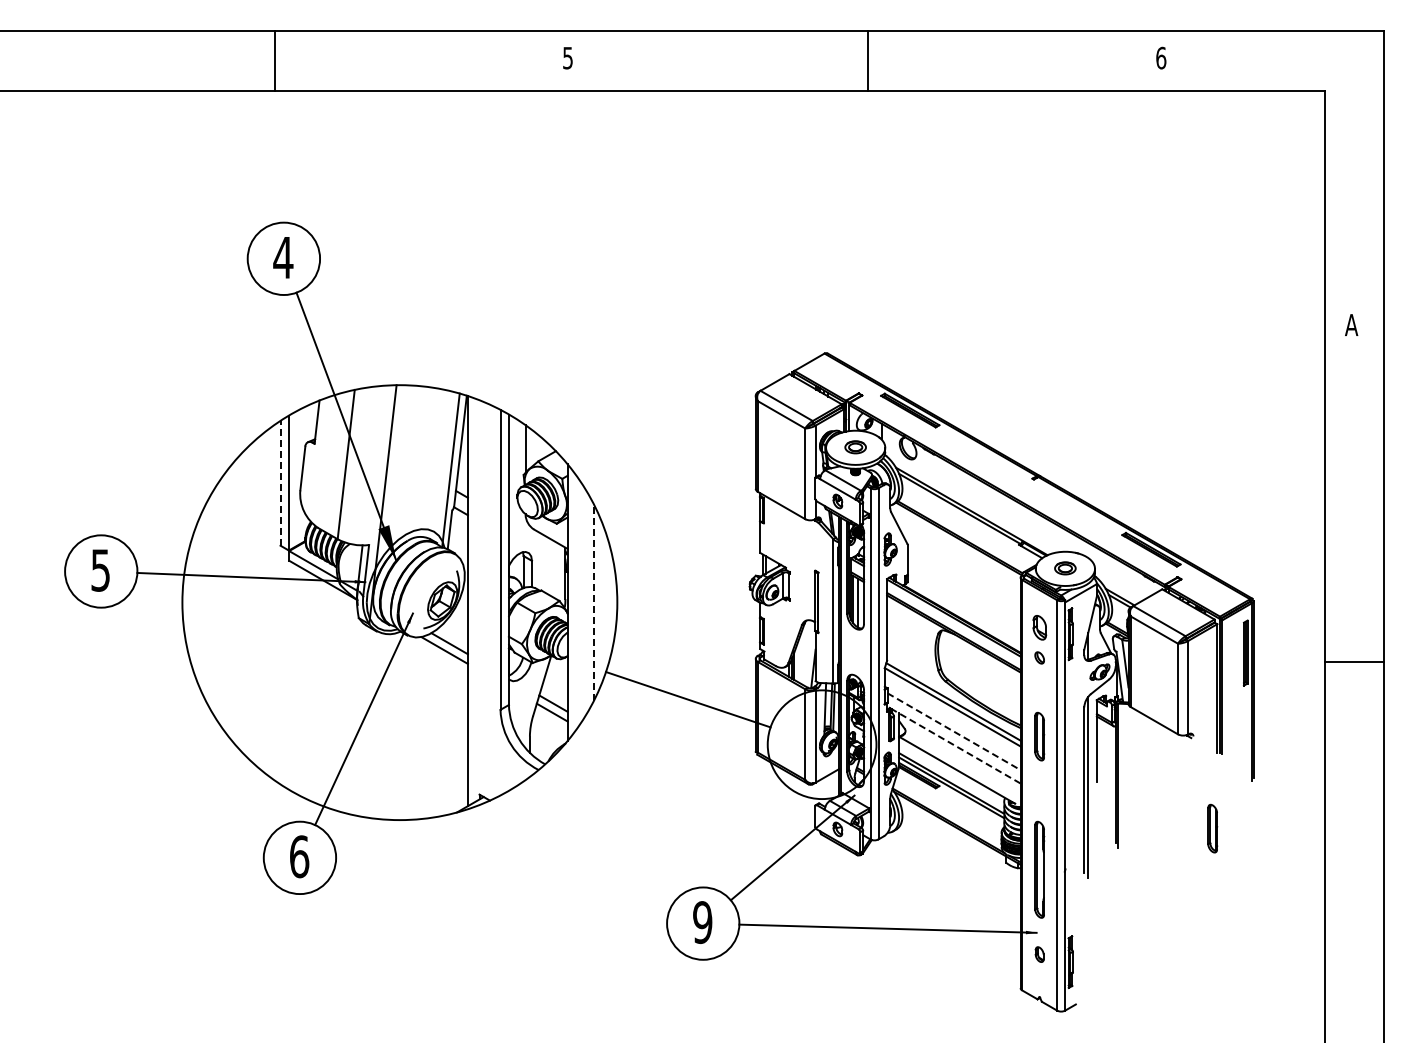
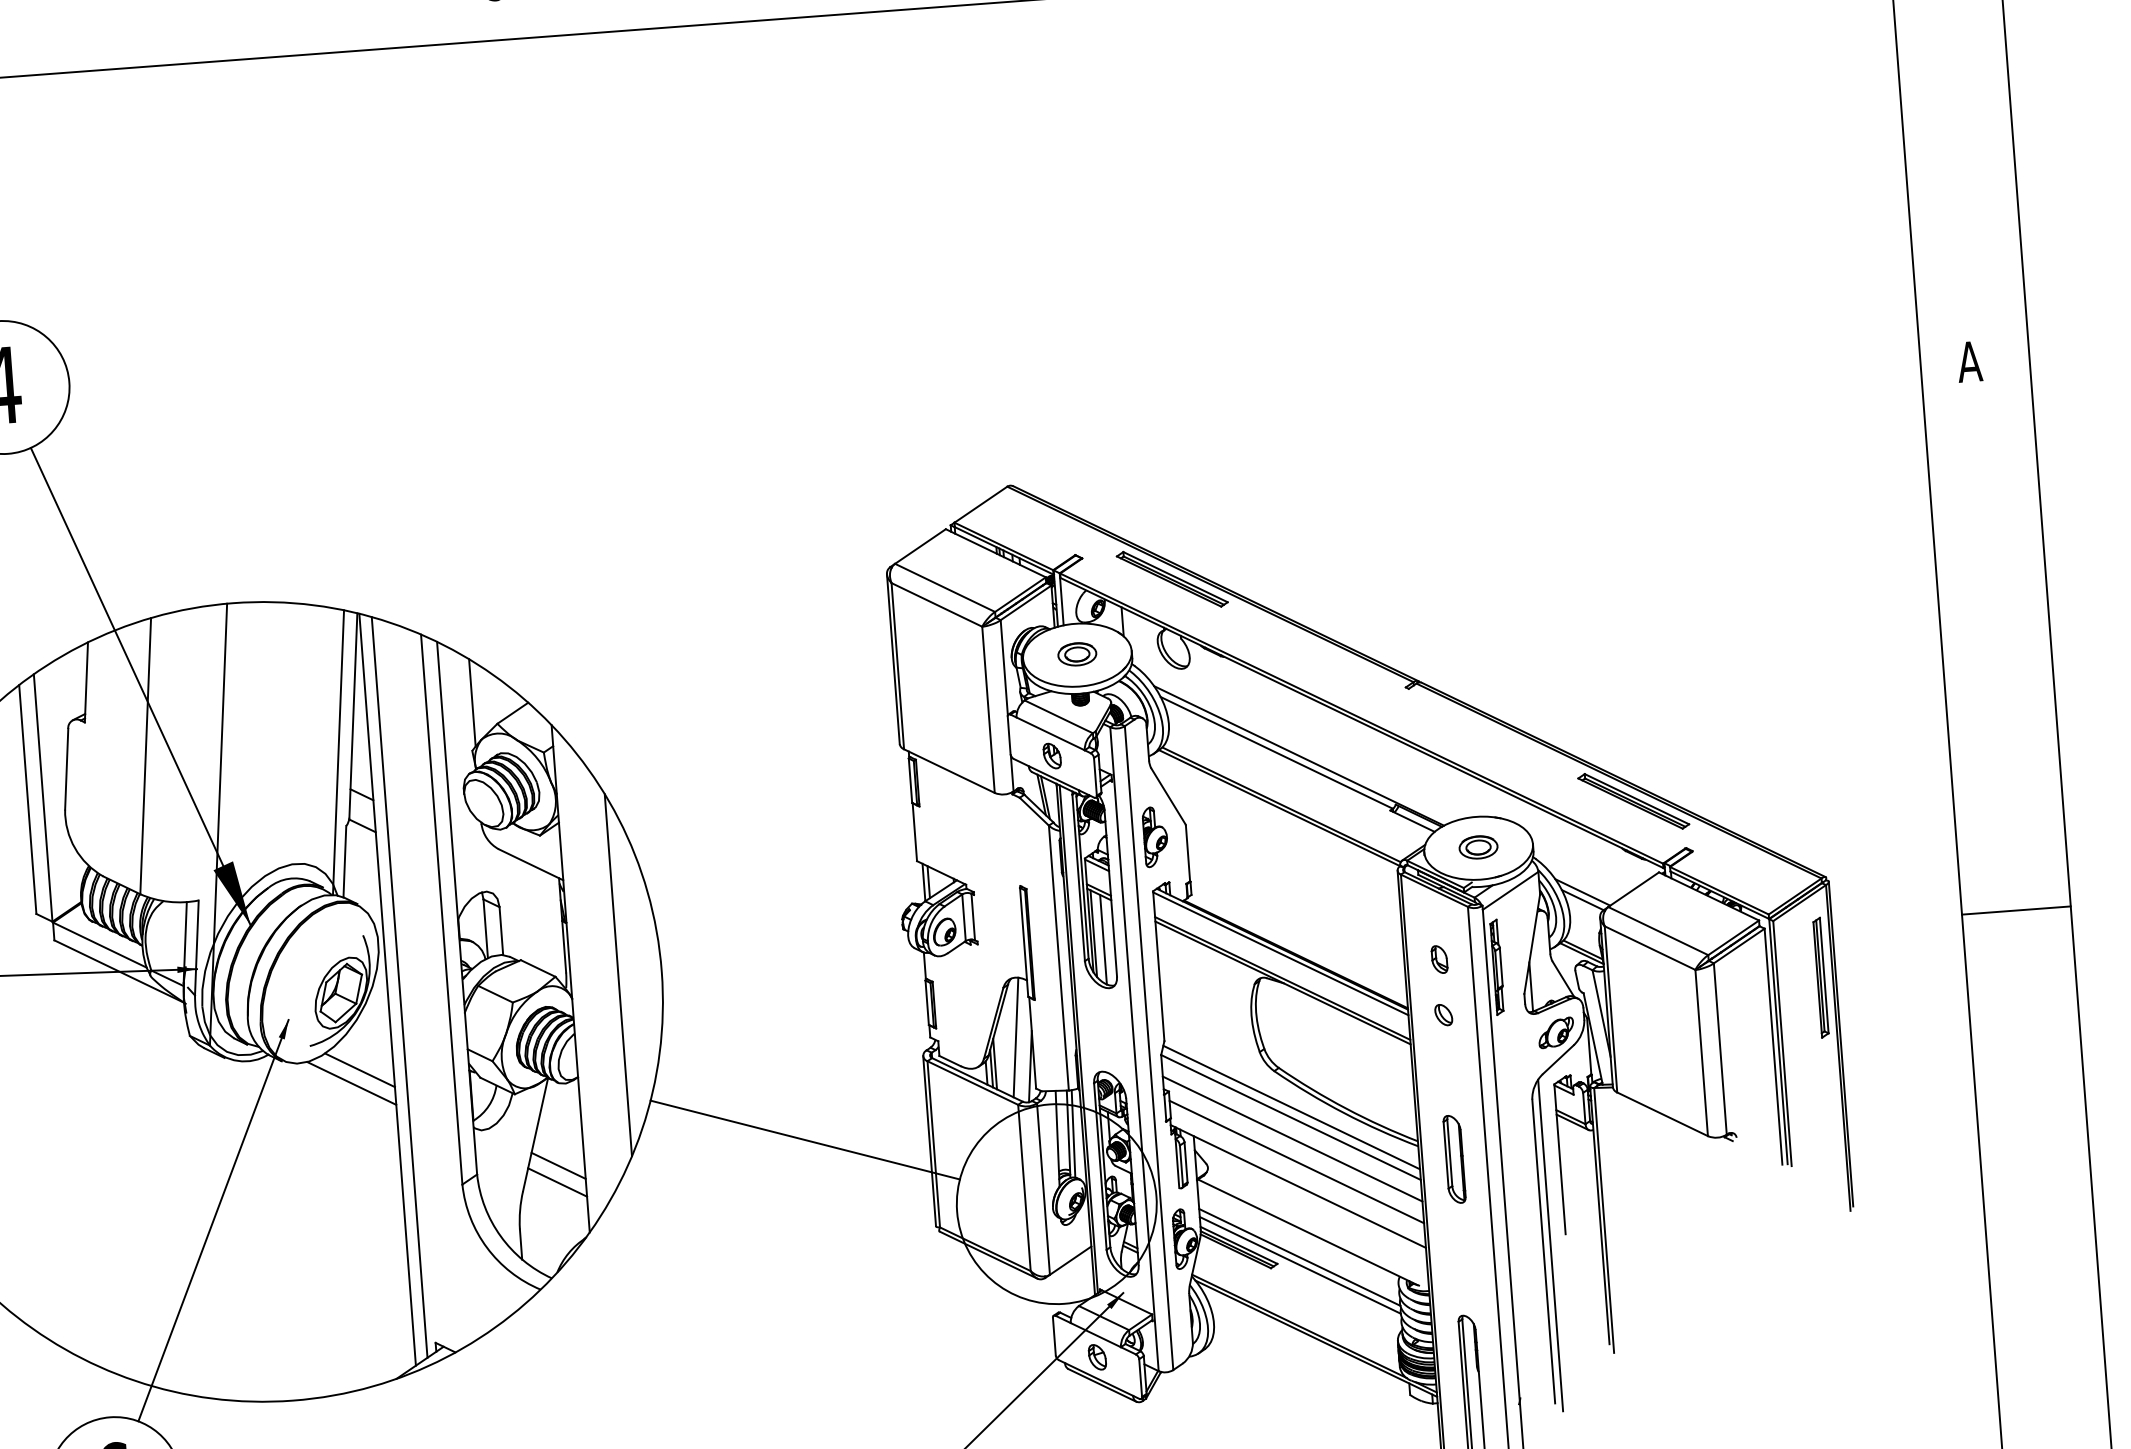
line: (280, 482) -> (27, 798), dashed -> solid
line: (474, 600) -> (399, 987), added
line: (593, 602) -> (618, 974), dashed -> solid
part: (1039, 627) -> (1439, 959), size x0.62
line: (806, 652) -> (1015, 1037), added
line: (1354, 661) -> (2016, 910), moved
line: (952, 718) -> (1292, 1138), added
line: (954, 731) -> (1297, 1161), dashed -> solid
line: (953, 744) -> (1297, 1185), dashed -> solid
part: (1212, 828) -> (1784, 1303), removed

